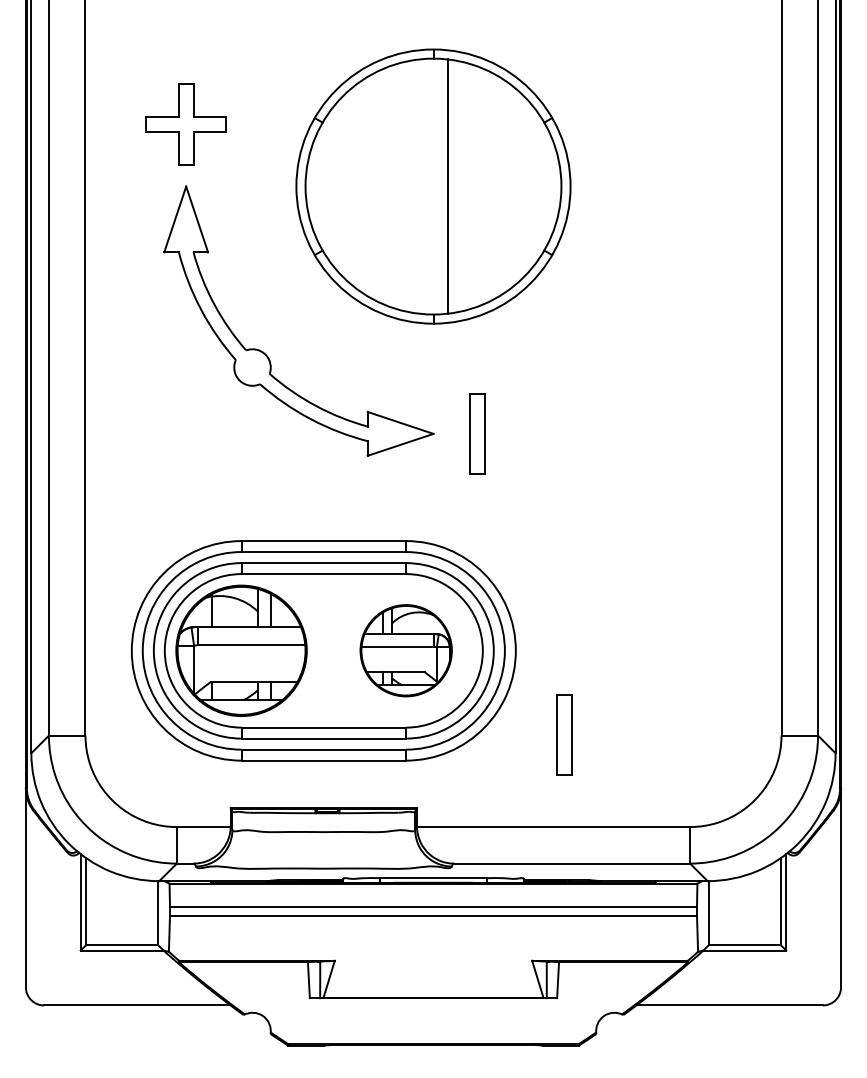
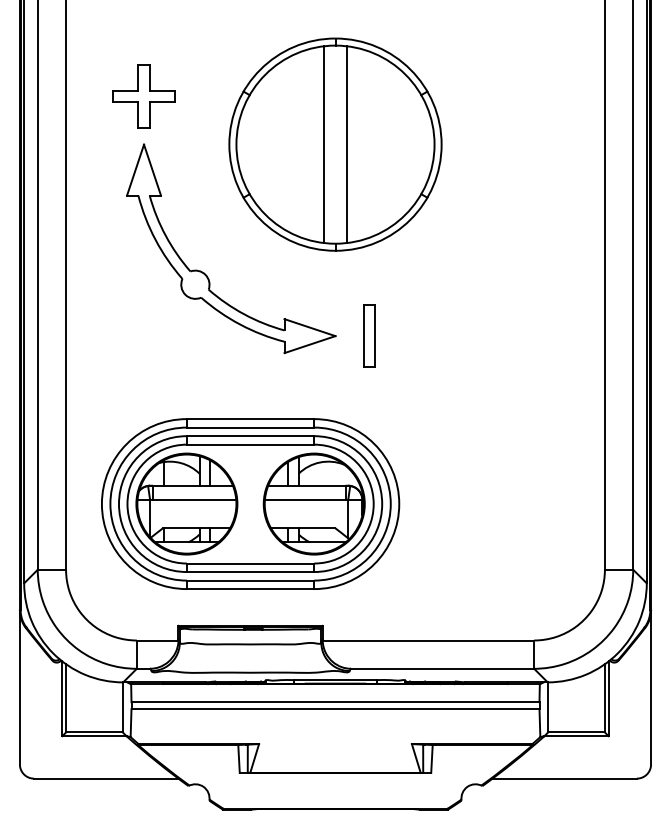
line: (418, 186) -> (323, 144), added
part: (406, 650) -> (314, 503), size x1.43
part: (564, 734) -> (436, 568), removed

